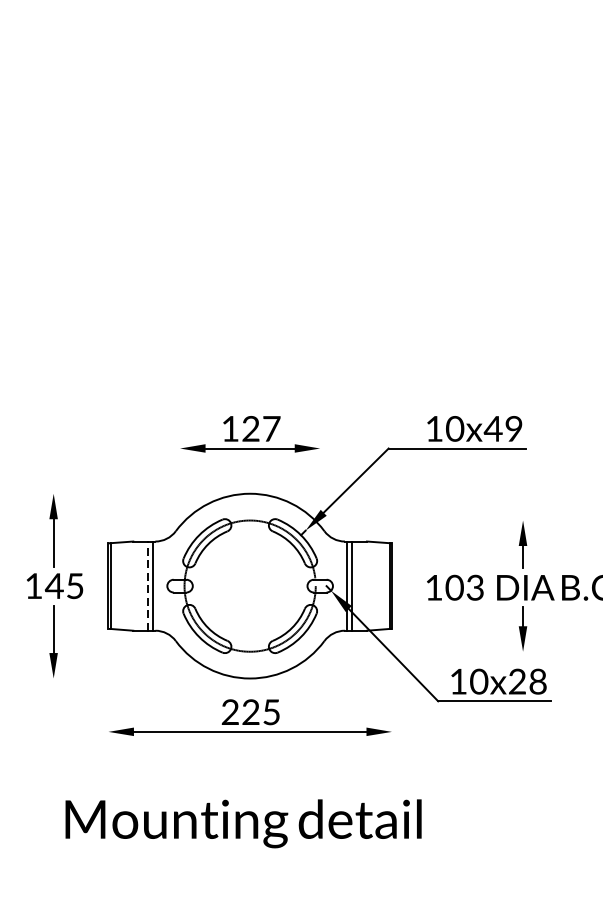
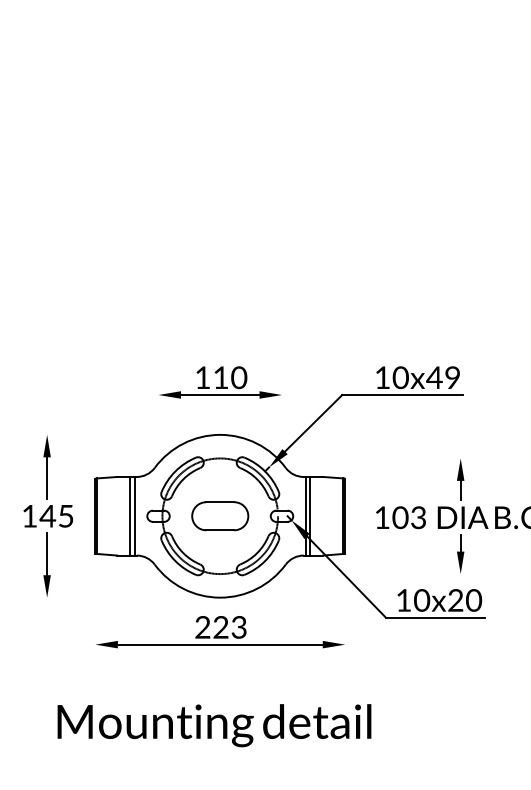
text: (261, 428) -> (230, 377), 127 -> 110
line: (148, 585) -> (130, 515), dashed -> solid
part: (250, 586) -> (220, 516), added
text: (538, 681) -> (474, 600), 10x28 -> 10x20
text: (270, 712) -> (238, 627), 225 -> 223

